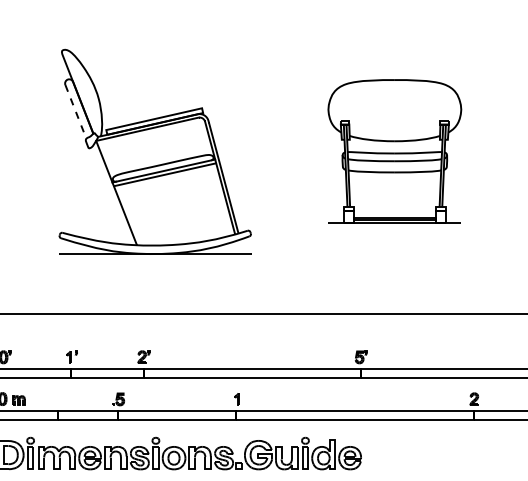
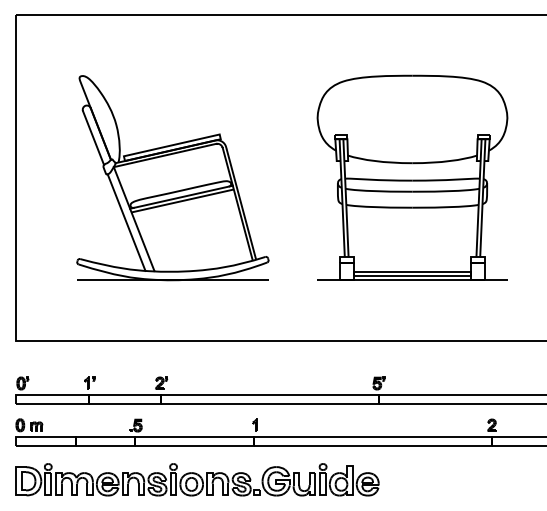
line: (75, 112) -> (93, 138), dashed -> solid
part: (394, 151) -> (412, 177), size x1.43
line: (108, 196) -> (126, 222), added

